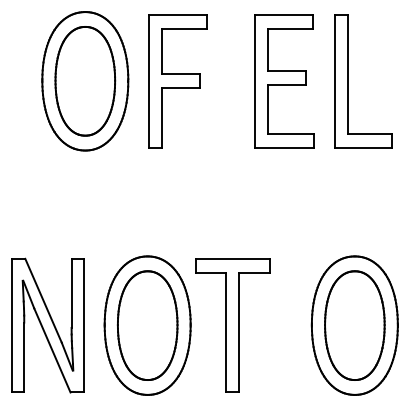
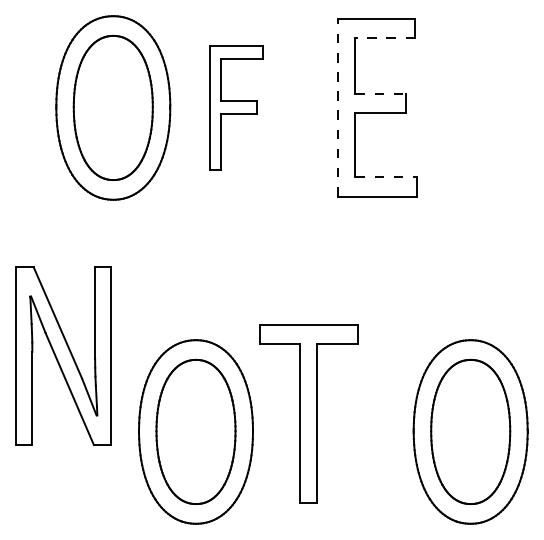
line: (290, 28) -> (385, 38), solid -> dashed
line: (287, 70) -> (381, 93), solid -> dashed
part: (178, 80) -> (236, 107), size x0.7
line: (255, 80) -> (338, 107), solid -> dashed
part: (347, 80) -> (461, 107), removed
line: (291, 133) -> (386, 177), solid -> dashed
part: (47, 325) -> (63, 355), moved
part: (232, 325) -> (308, 413), moved

